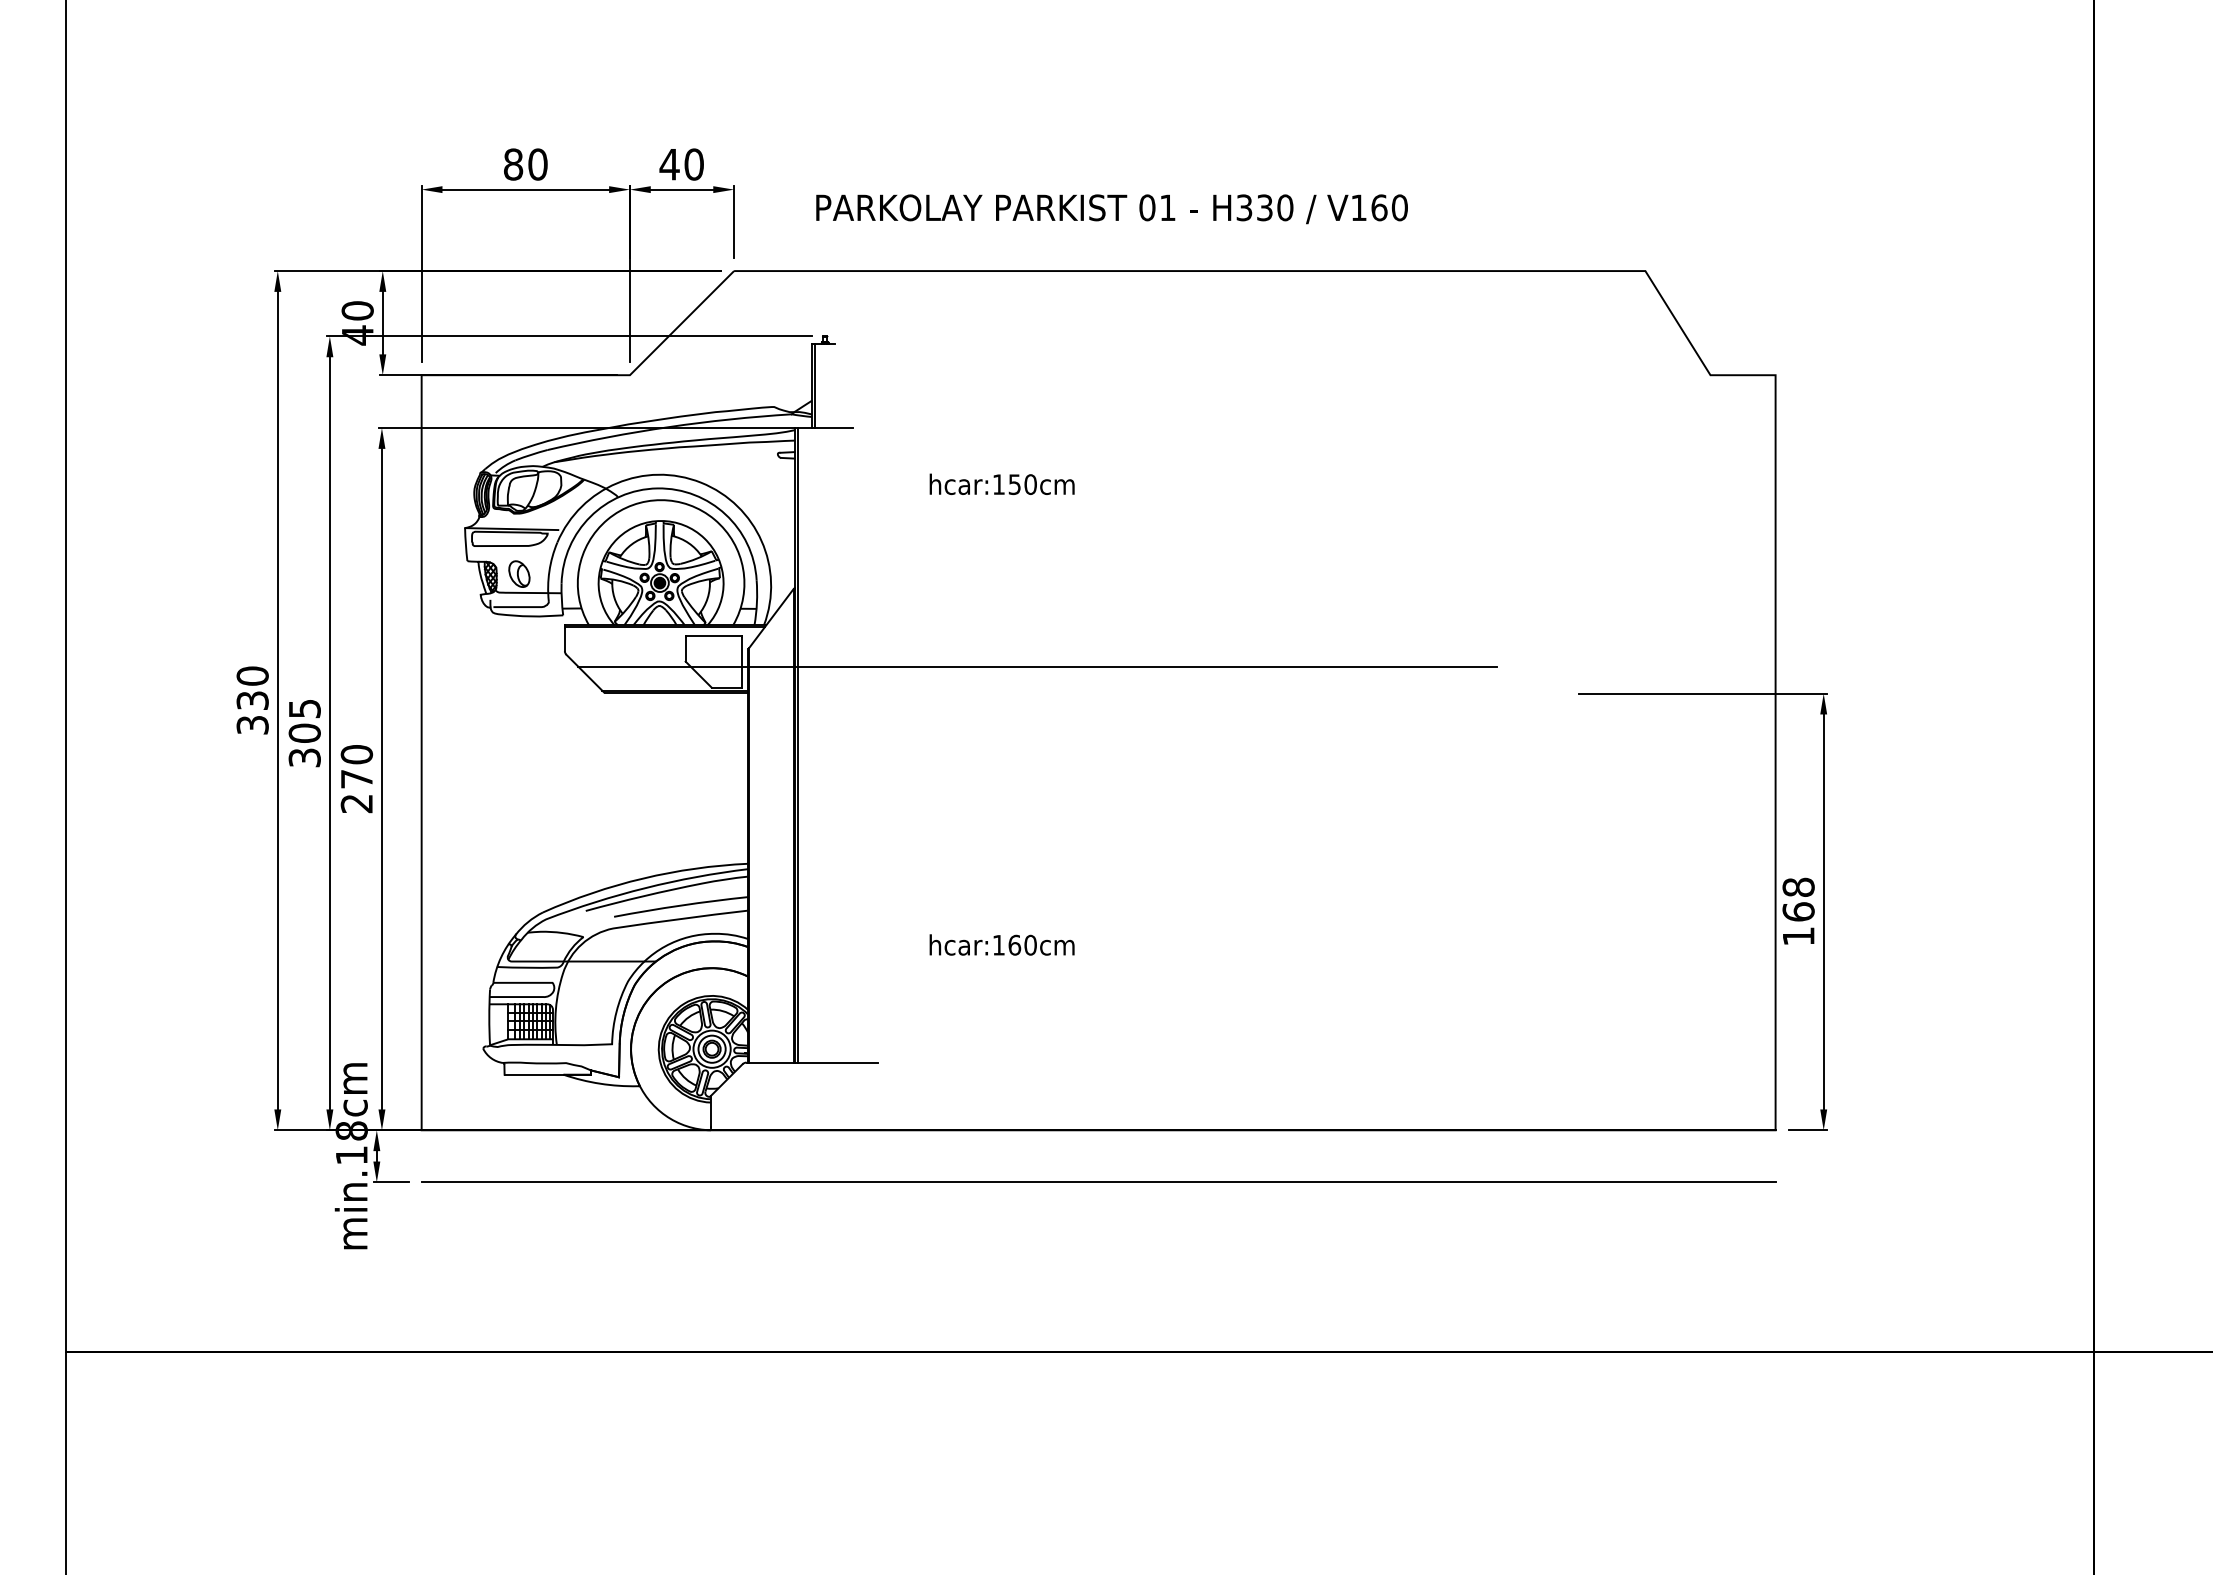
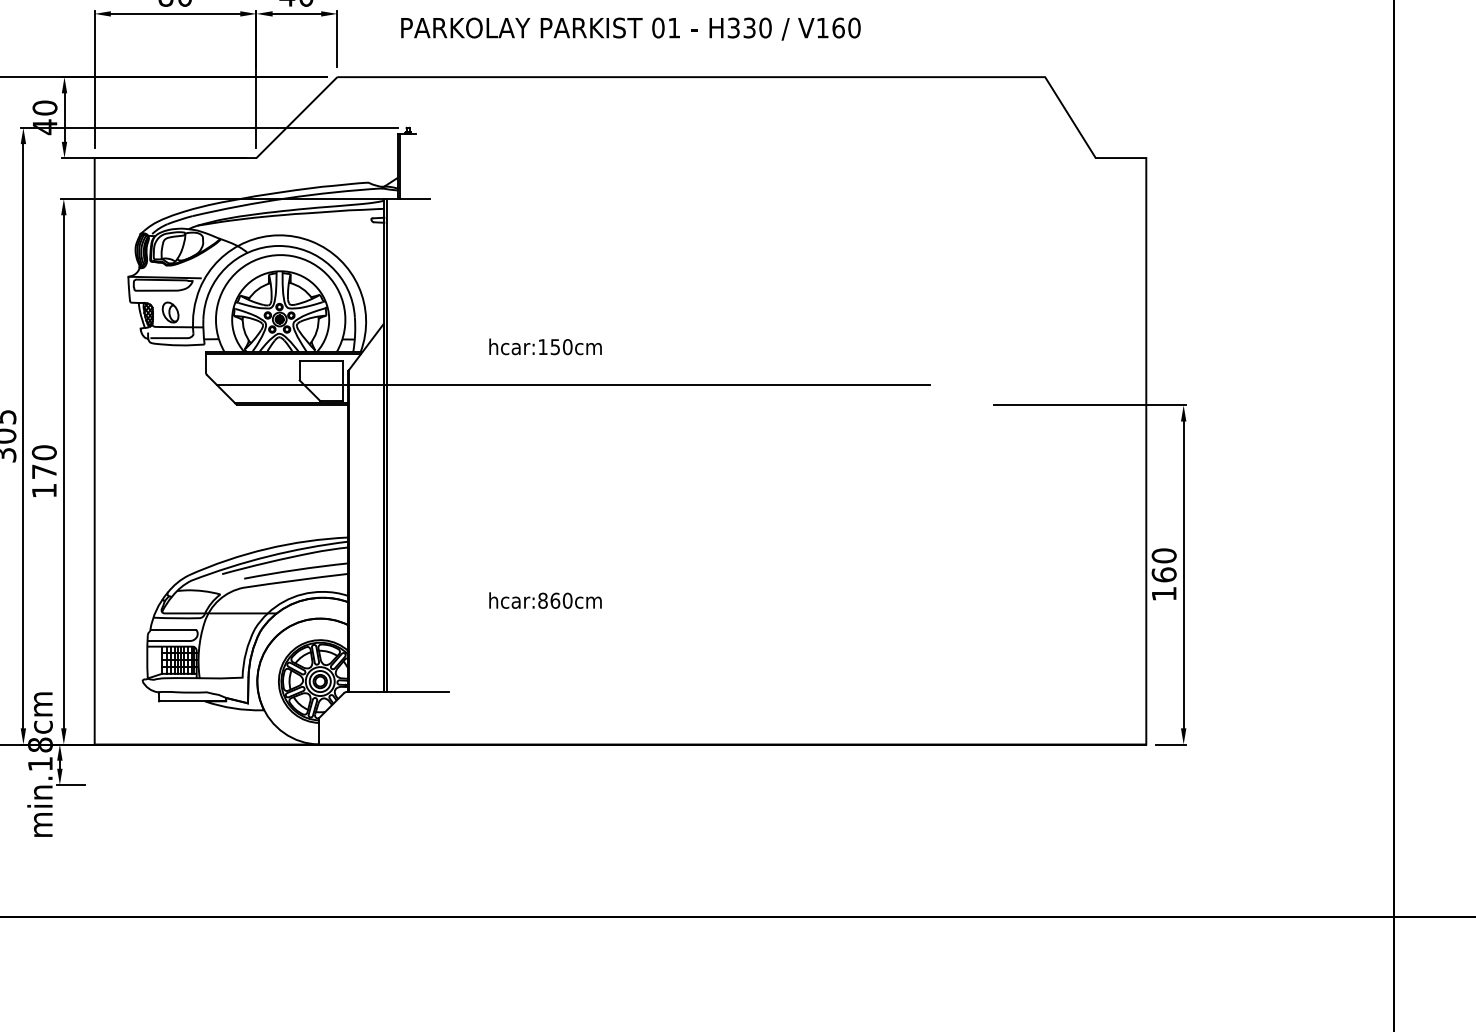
text: (1001, 483) -> (545, 346), moved
text: (356, 804) -> (44, 491), 270 -> 170
text: (1798, 887) -> (1164, 555), 168 -> 160
text: (998, 944) -> (542, 600), hcar:160cm -> hcar:860cm
line: (1098, 1182) -> (620, 785), removed

